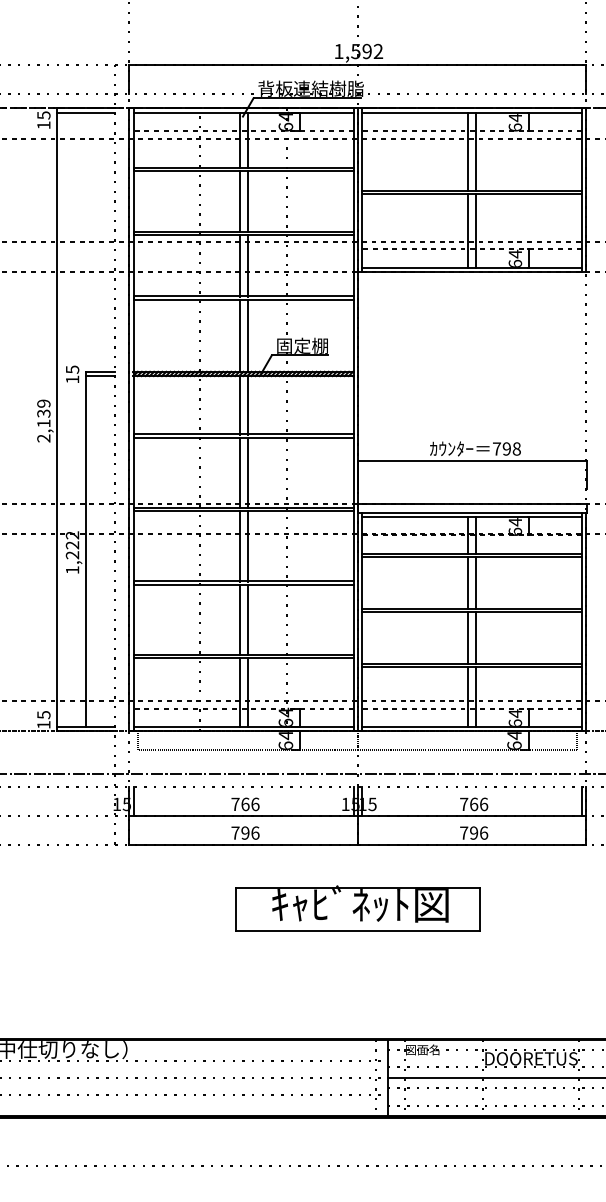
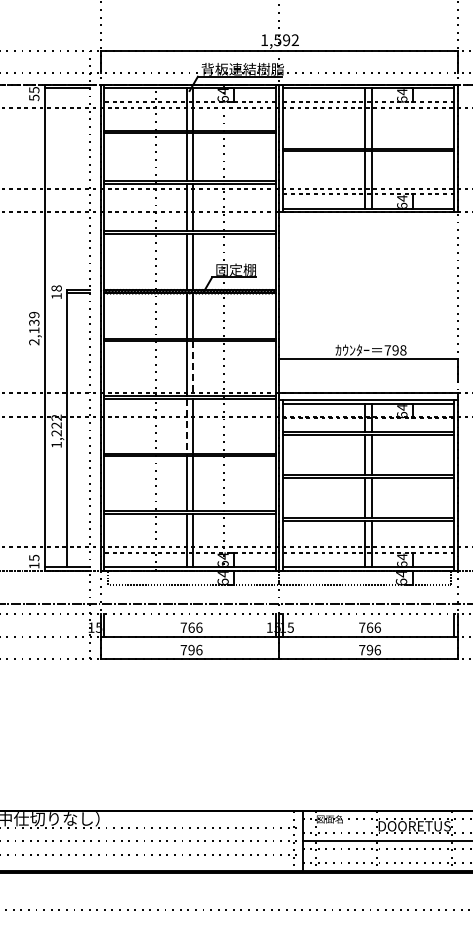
text: (44, 124) -> (34, 97), 15 -> 55
text: (72, 369) -> (56, 288), 15 -> 18
line: (247, 473) -> (193, 369), solid -> dashed
line: (238, 546) -> (186, 426), solid -> dashed
part: (356, 907) -> (278, 708), removed

